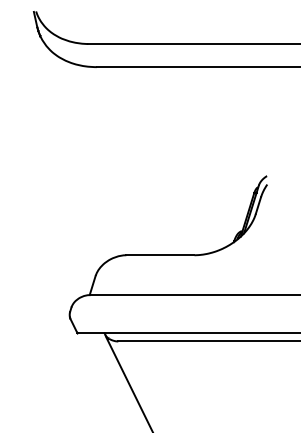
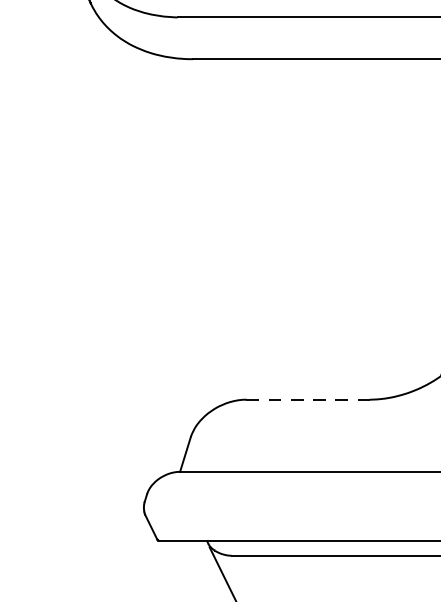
line: (160, 255) -> (308, 400), solid -> dashed

